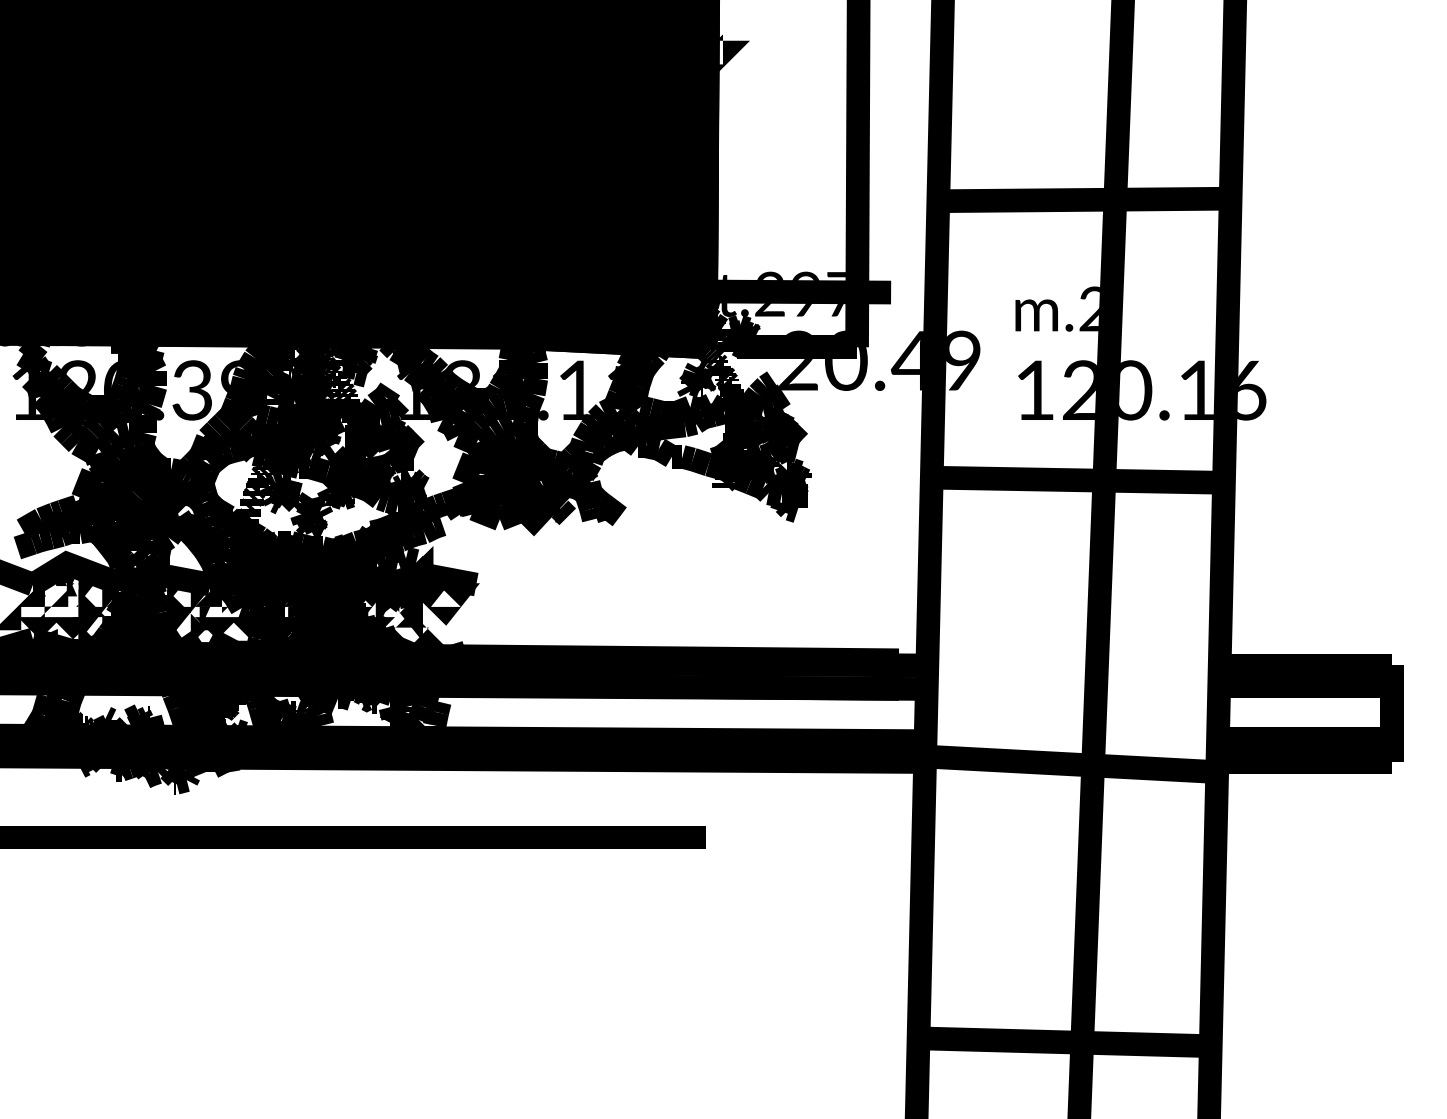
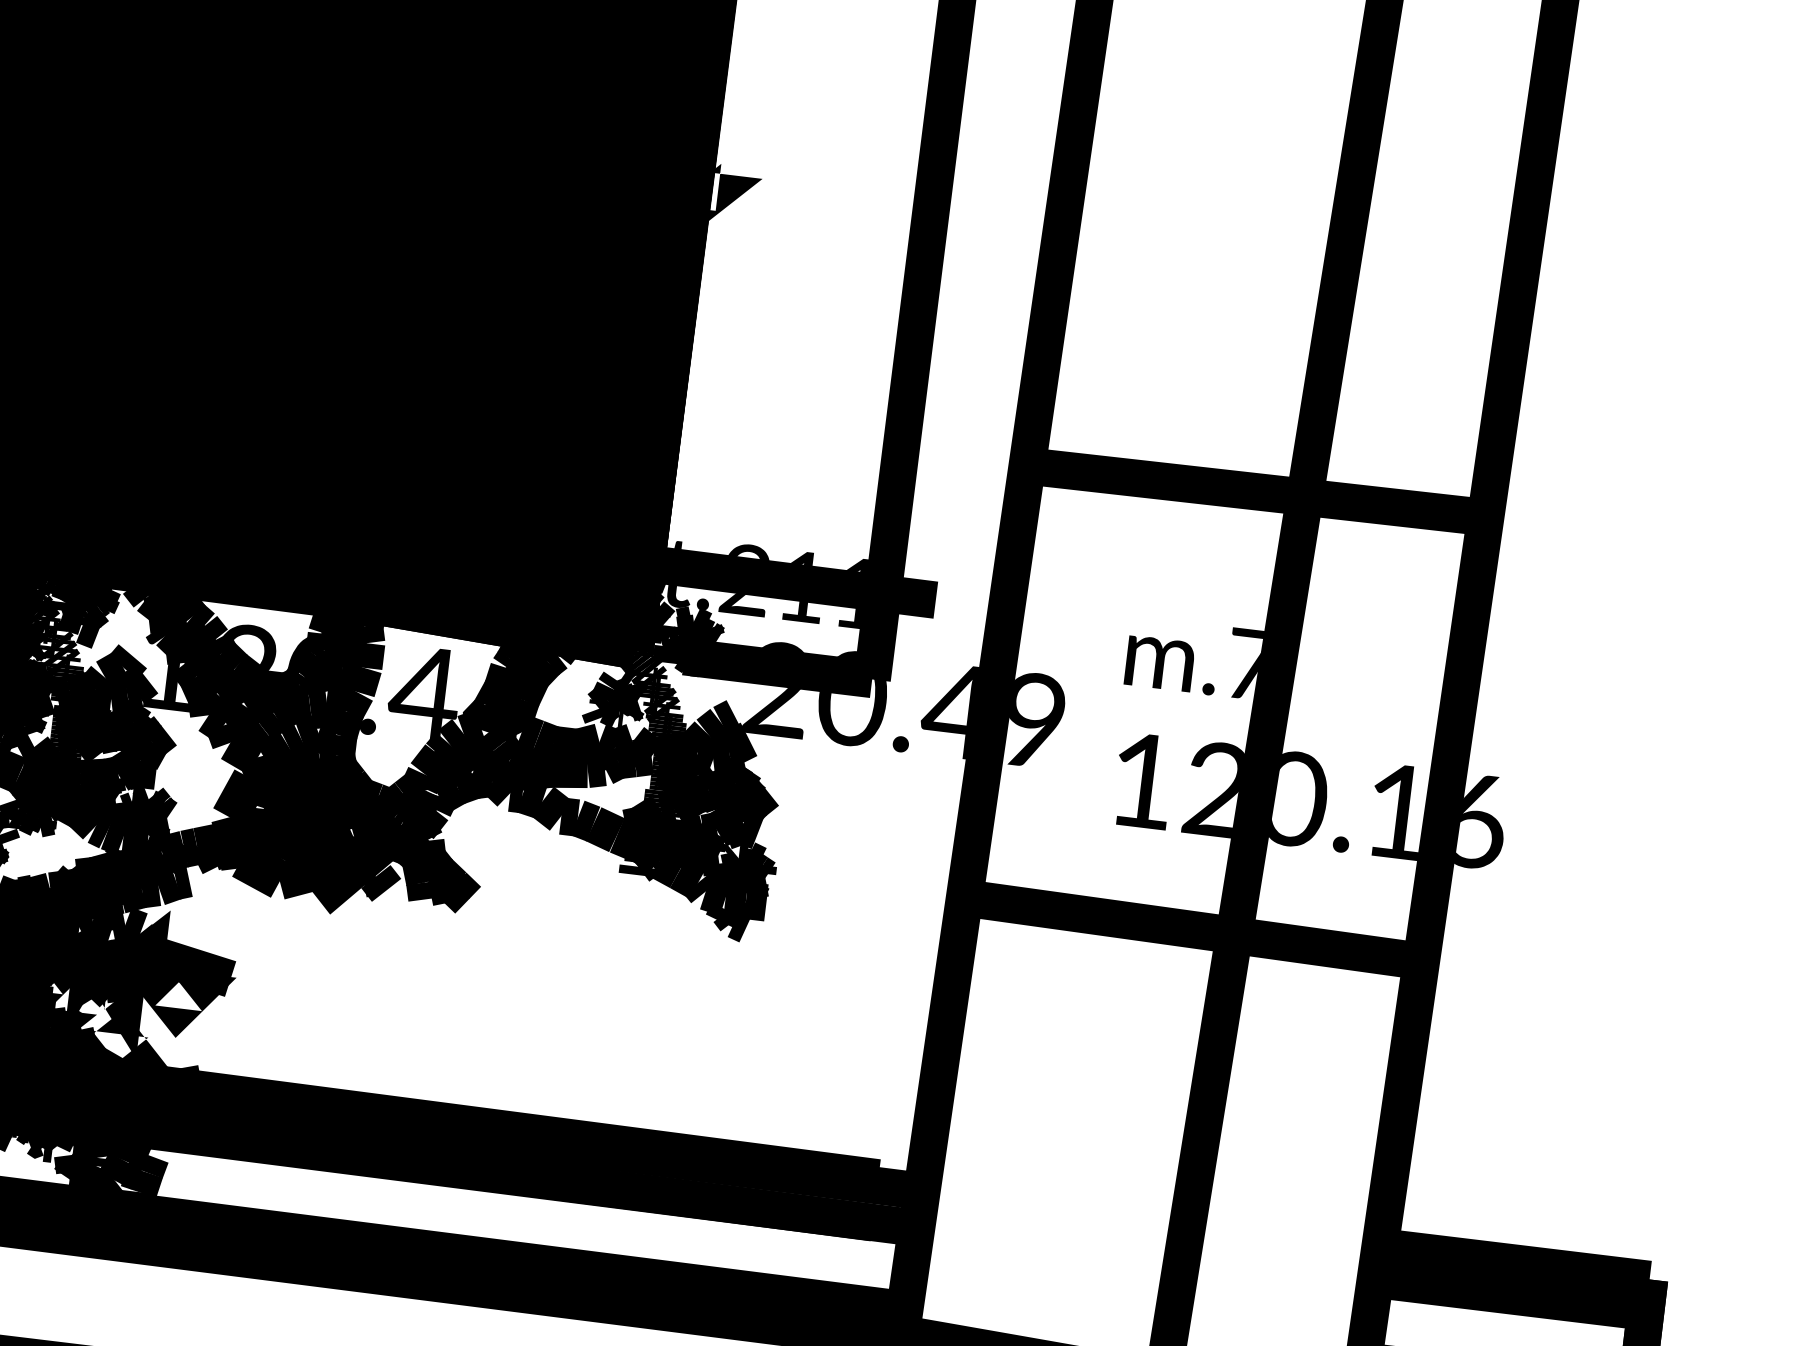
text: (818, 293) -> (821, 587), t.297 -> t.211
text: (1089, 308) -> (1243, 662), m.2 -> m.7
text: (541, 390) -> (369, 687), 131.11 -> 120.44

